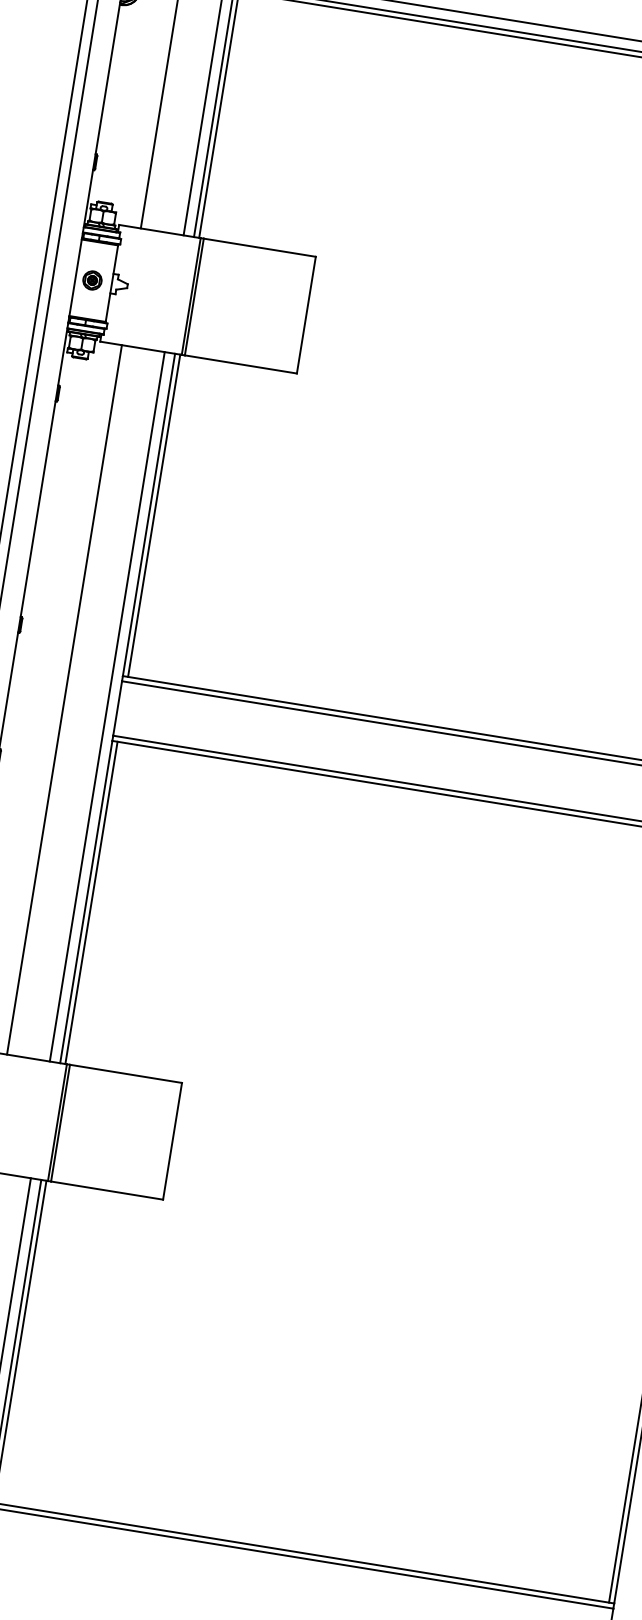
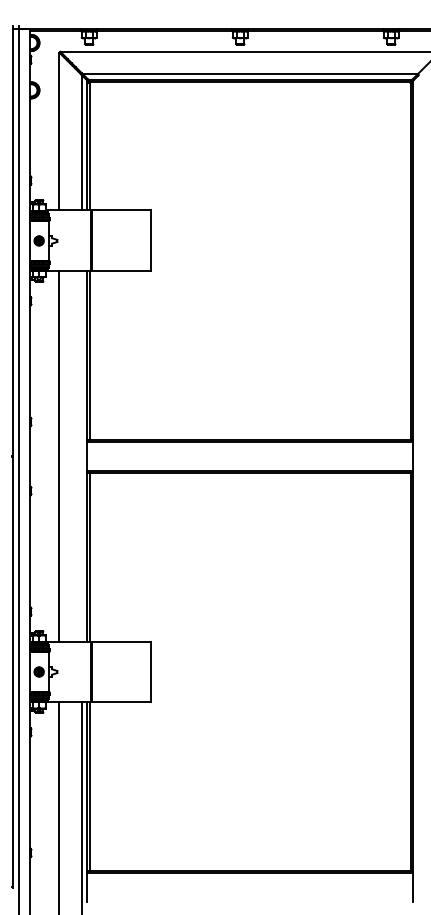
line: (106, 706) -> (81, 456), removed

